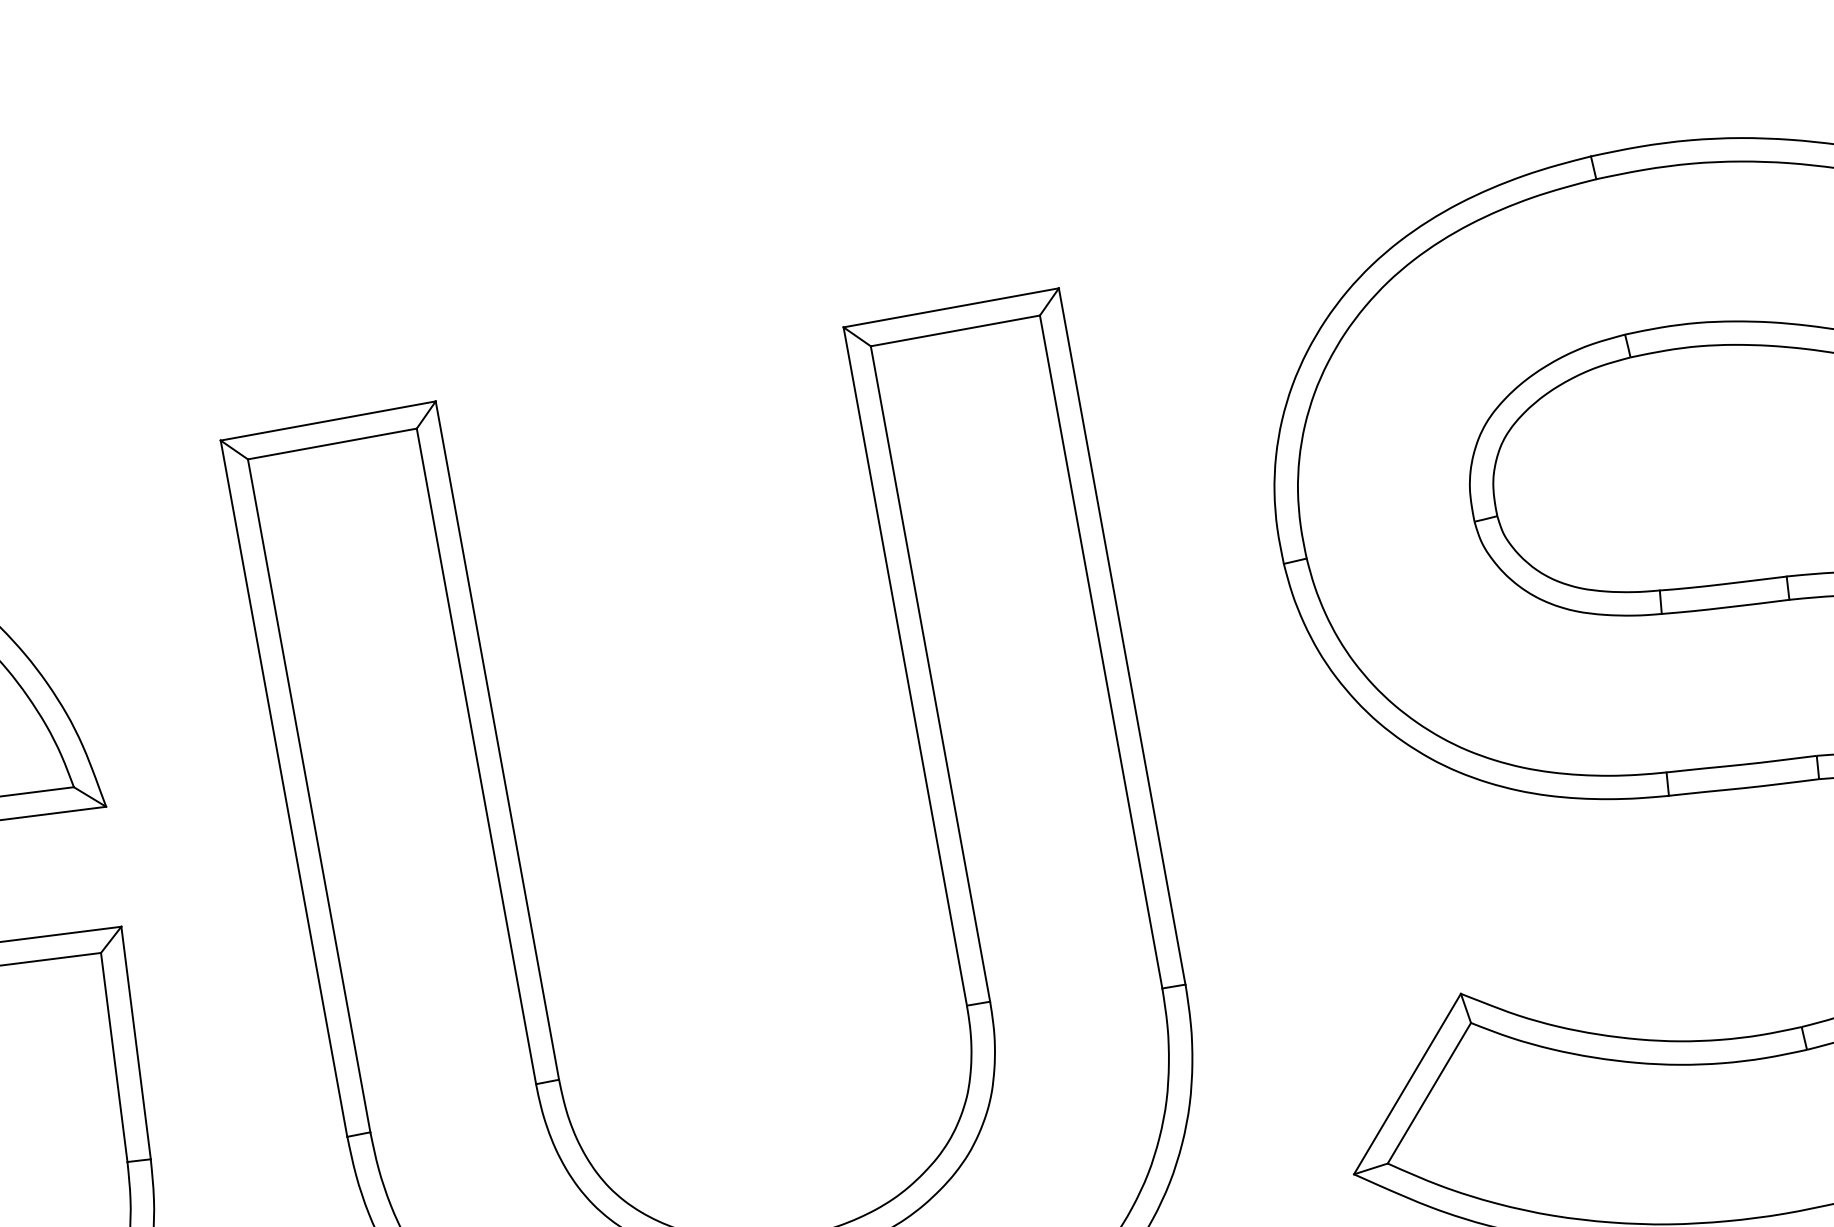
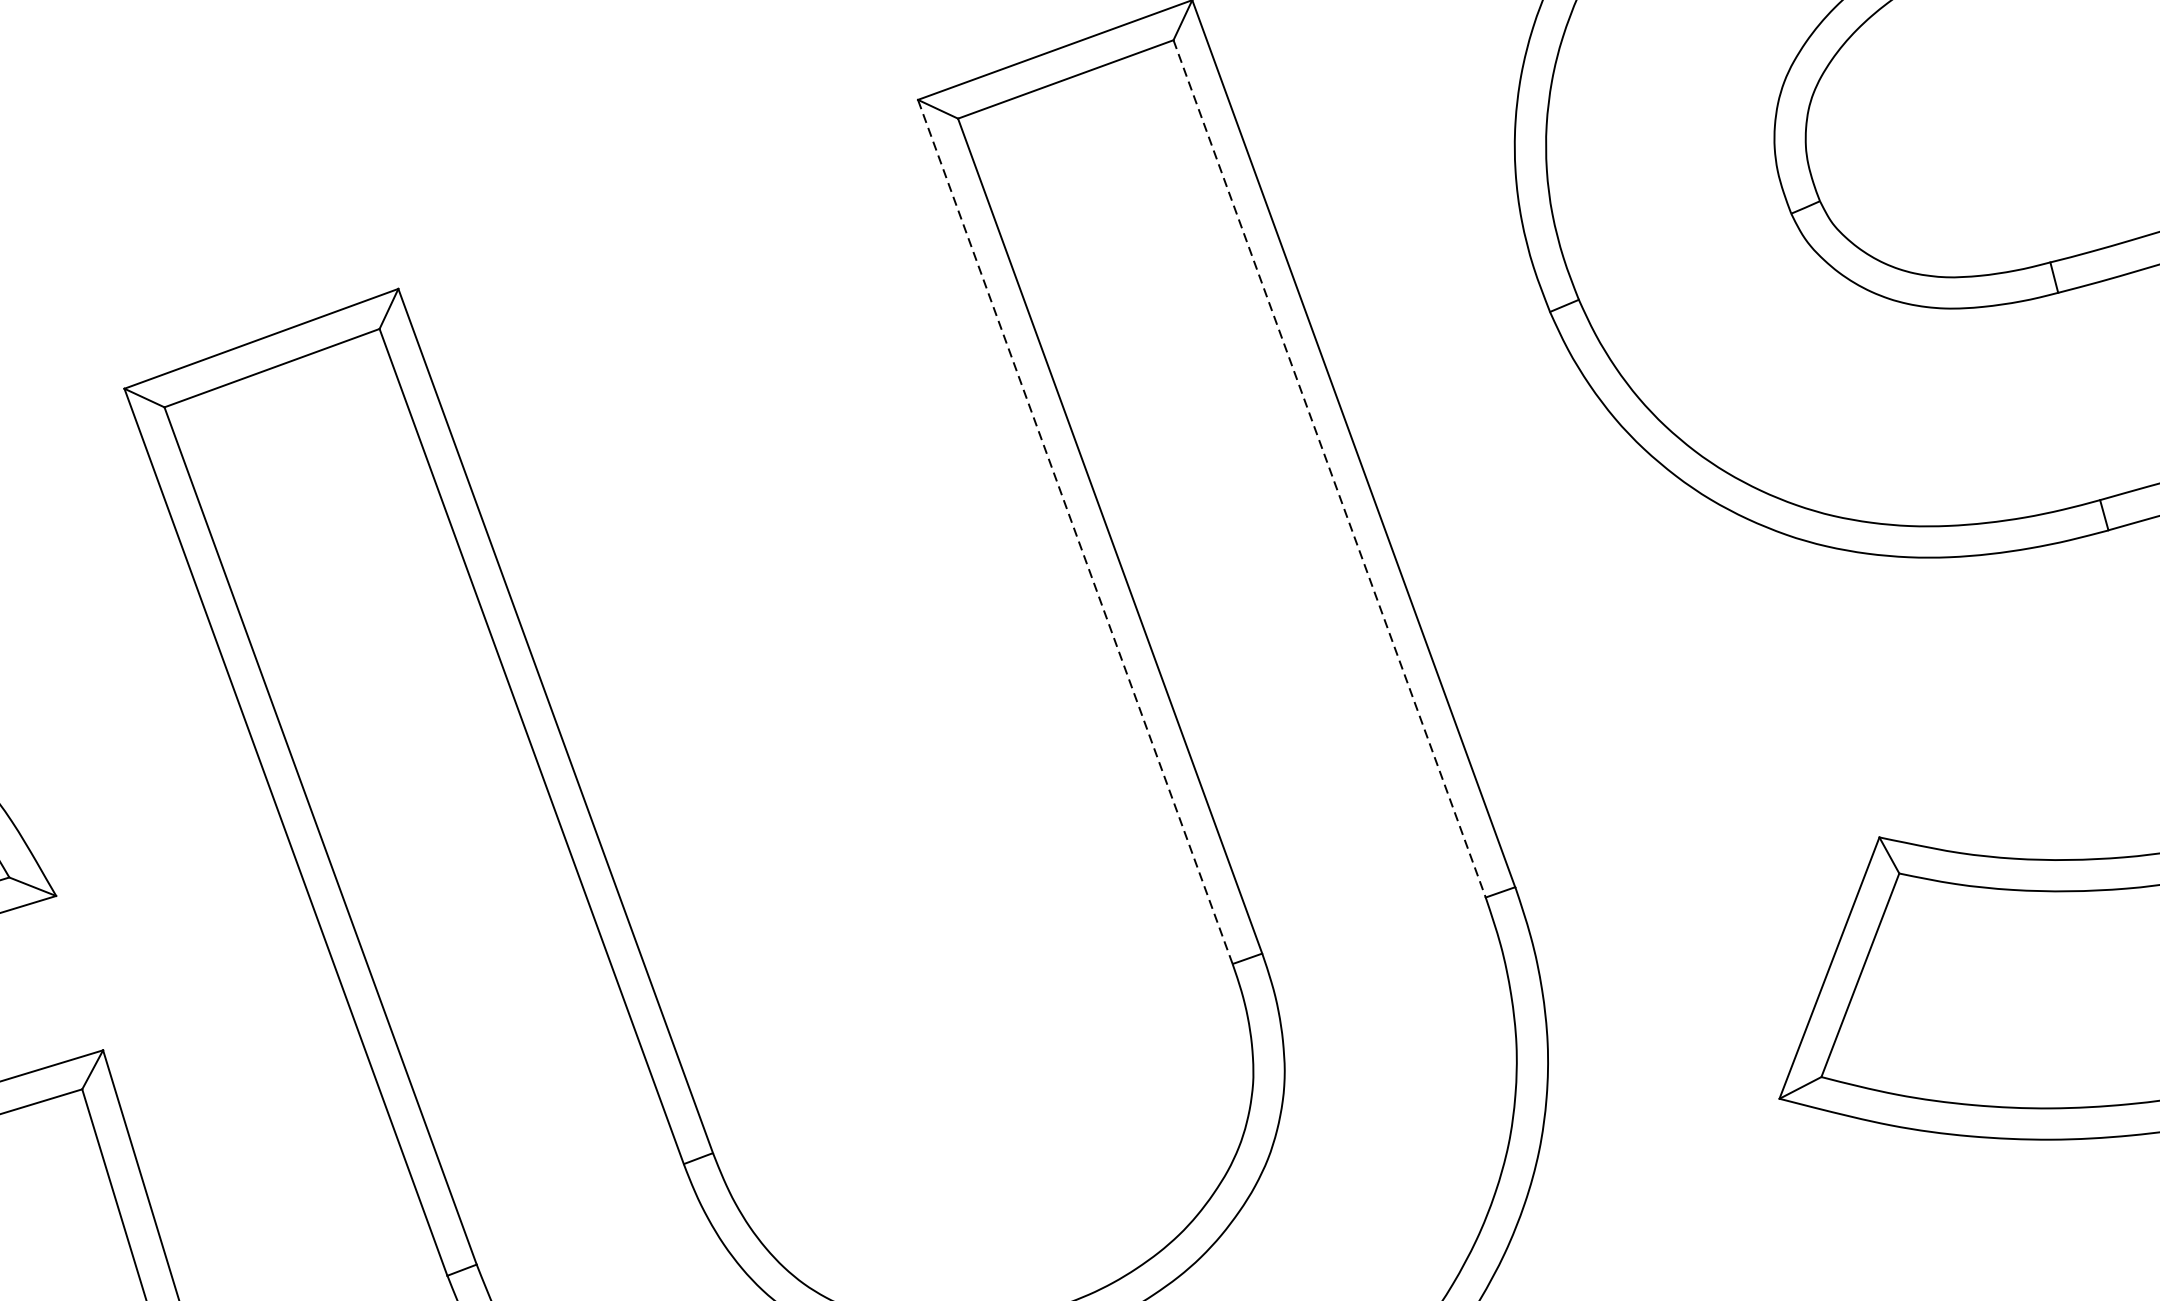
line: (1101, 652) -> (1330, 469), solid -> dashed
line: (905, 666) -> (1075, 531), solid -> dashed

